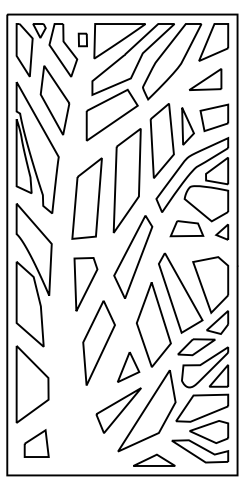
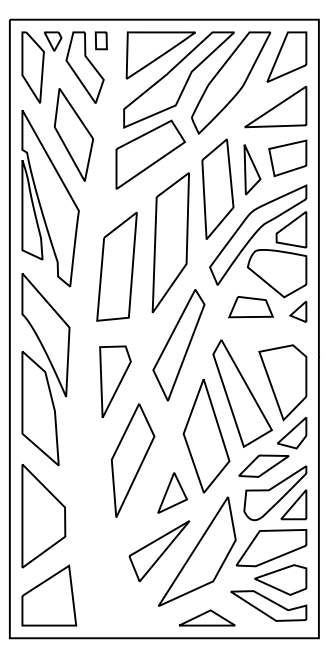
part: (82, 39) -> (100, 40), moved
part: (205, 79) -> (275, 106), size x1.43
part: (36, 443) -> (49, 595), size x1.67

